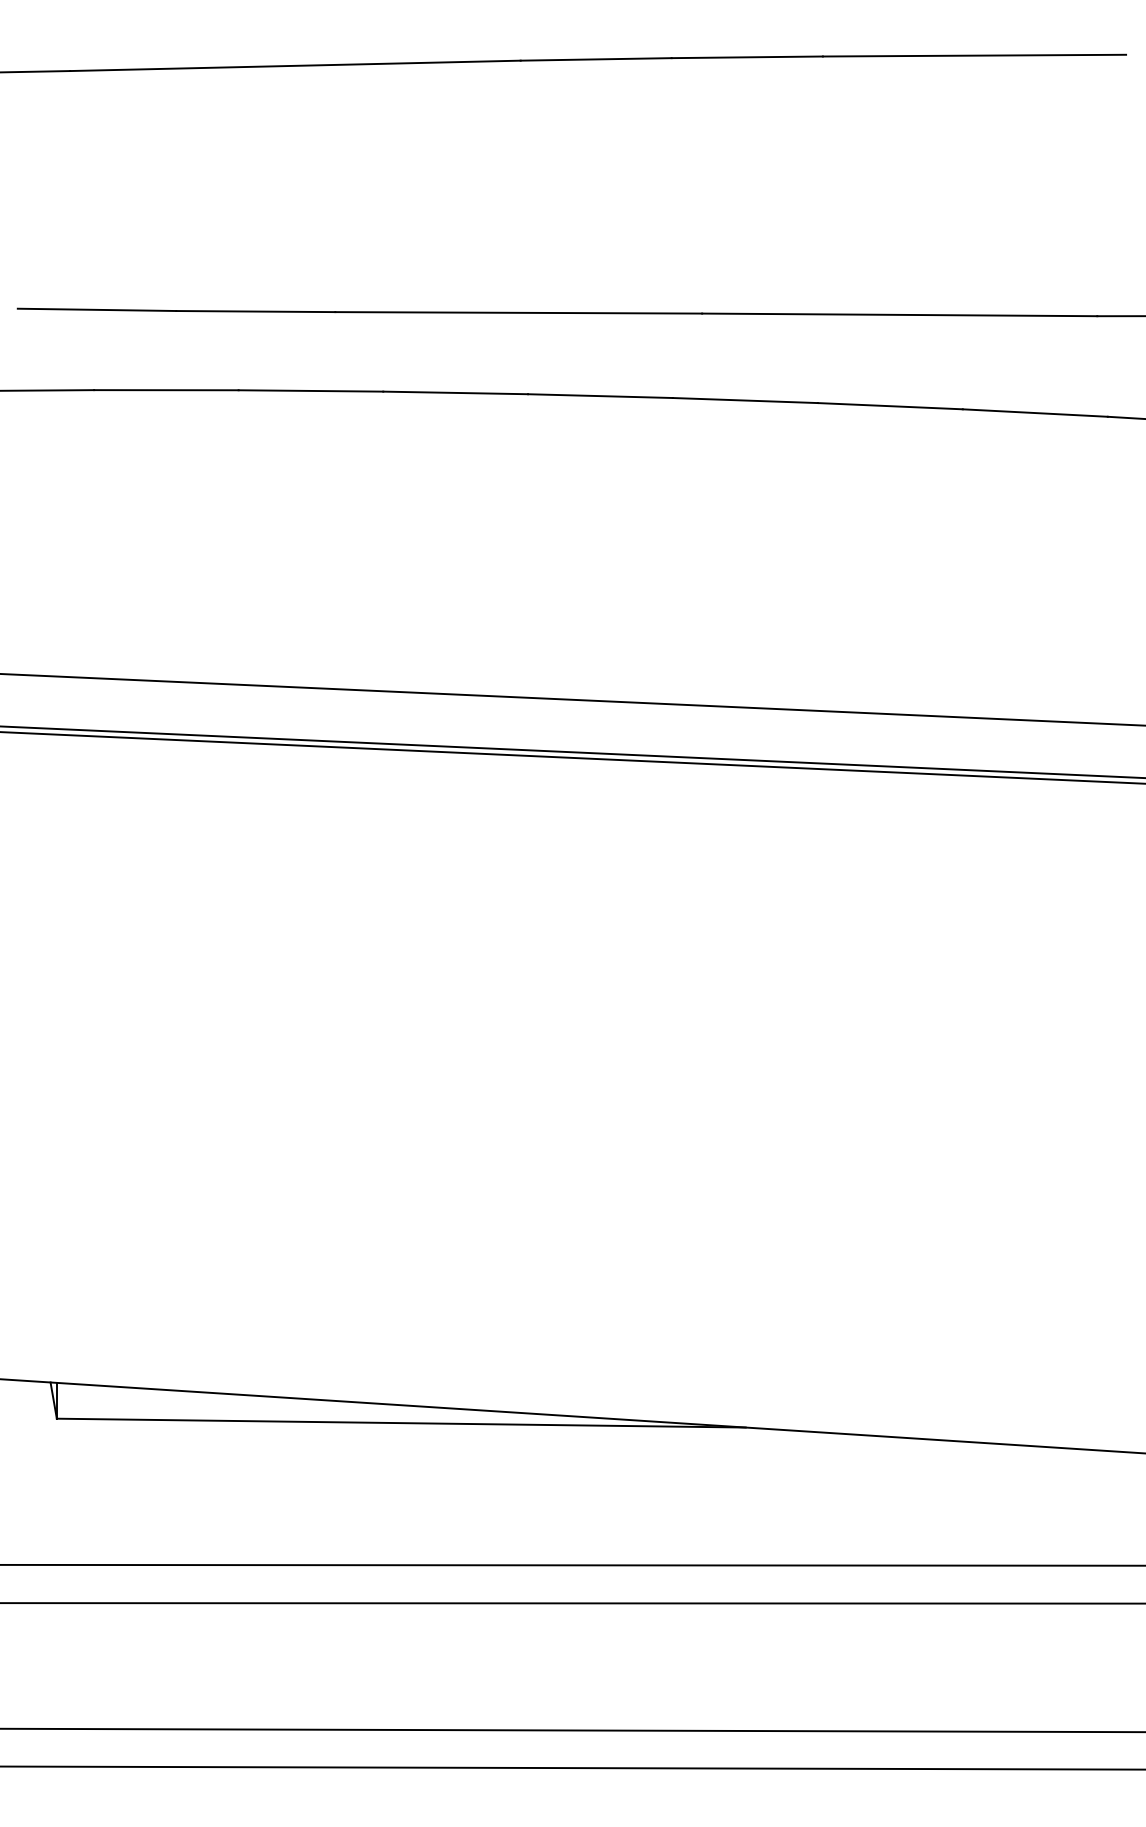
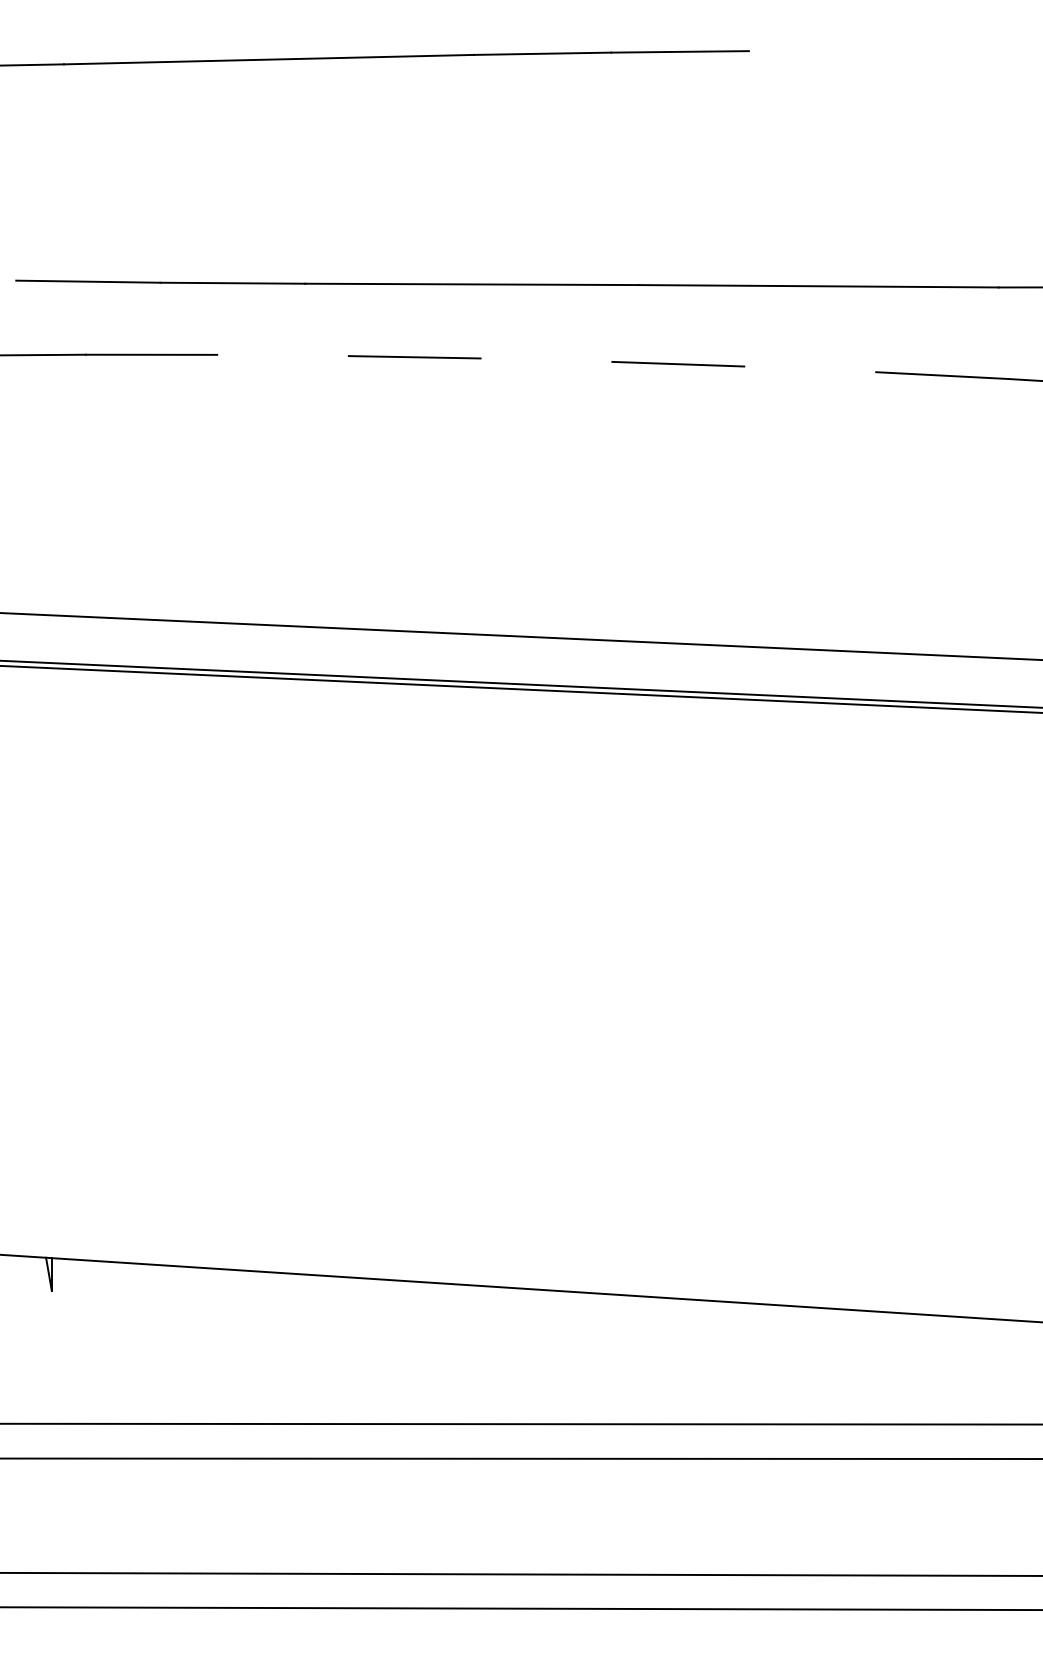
line: (974, 55) -> (886, 50), removed
line: (310, 390) -> (282, 355), removed
line: (600, 396) -> (546, 360), removed
line: (889, 406) -> (809, 369), removed
line: (400, 1422) -> (364, 1294), removed

